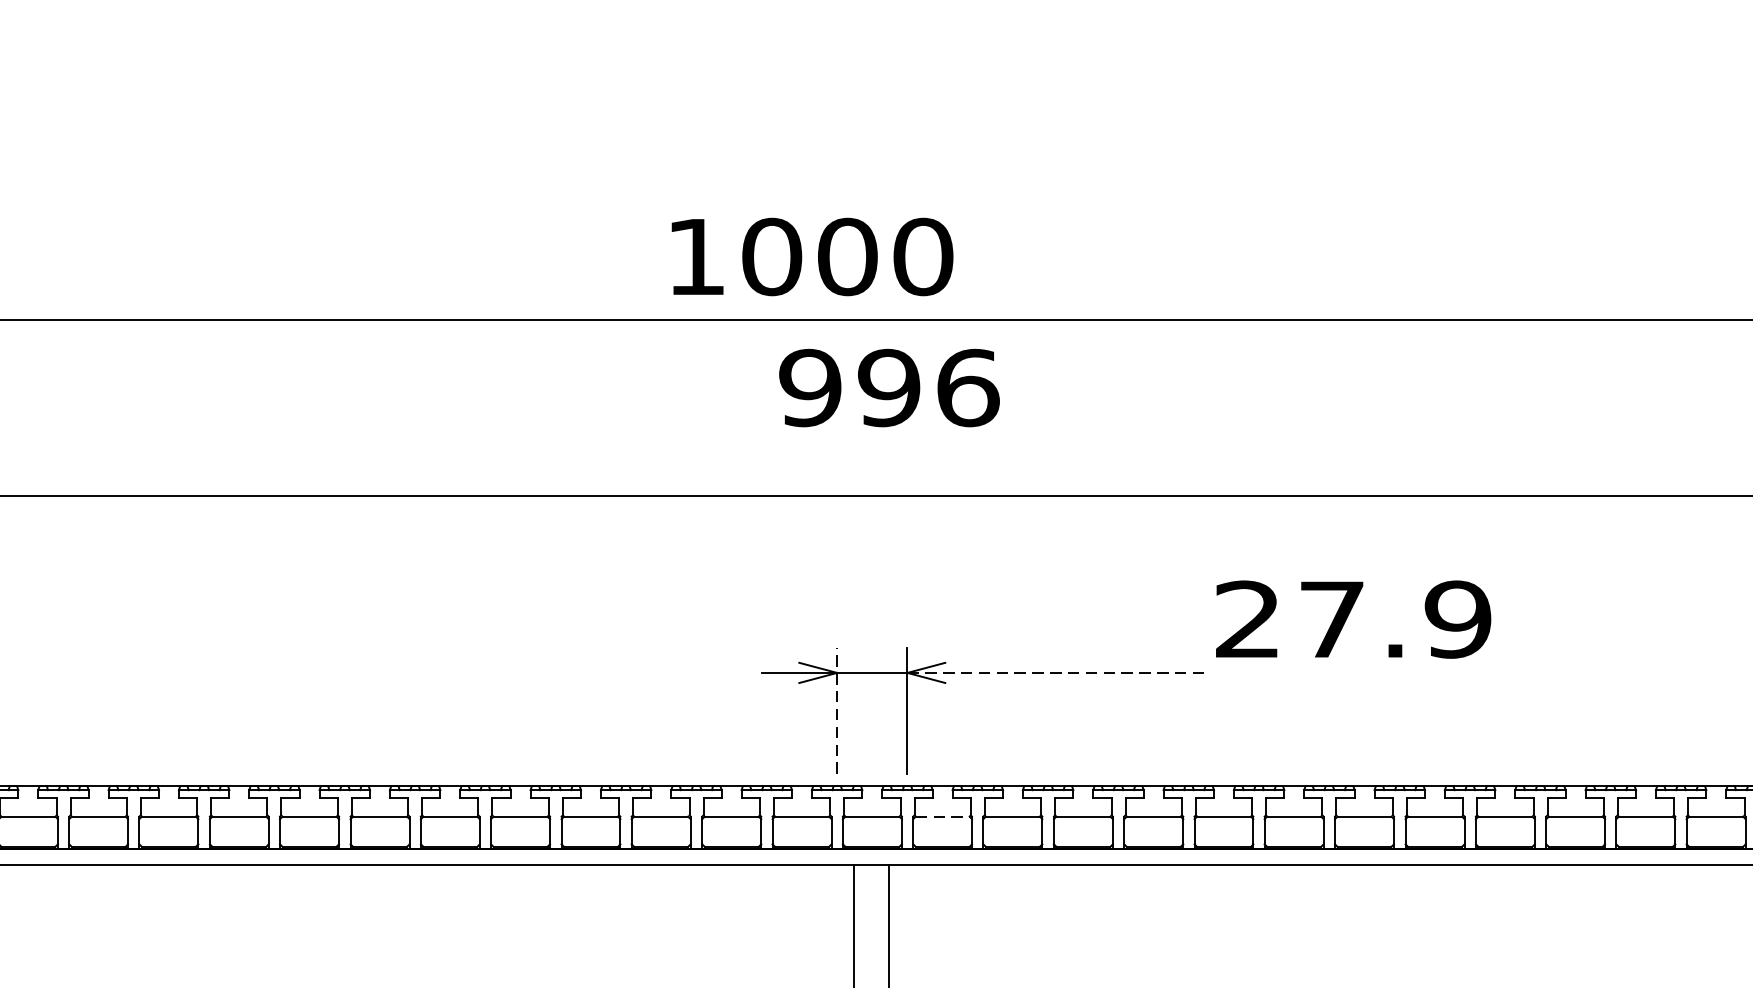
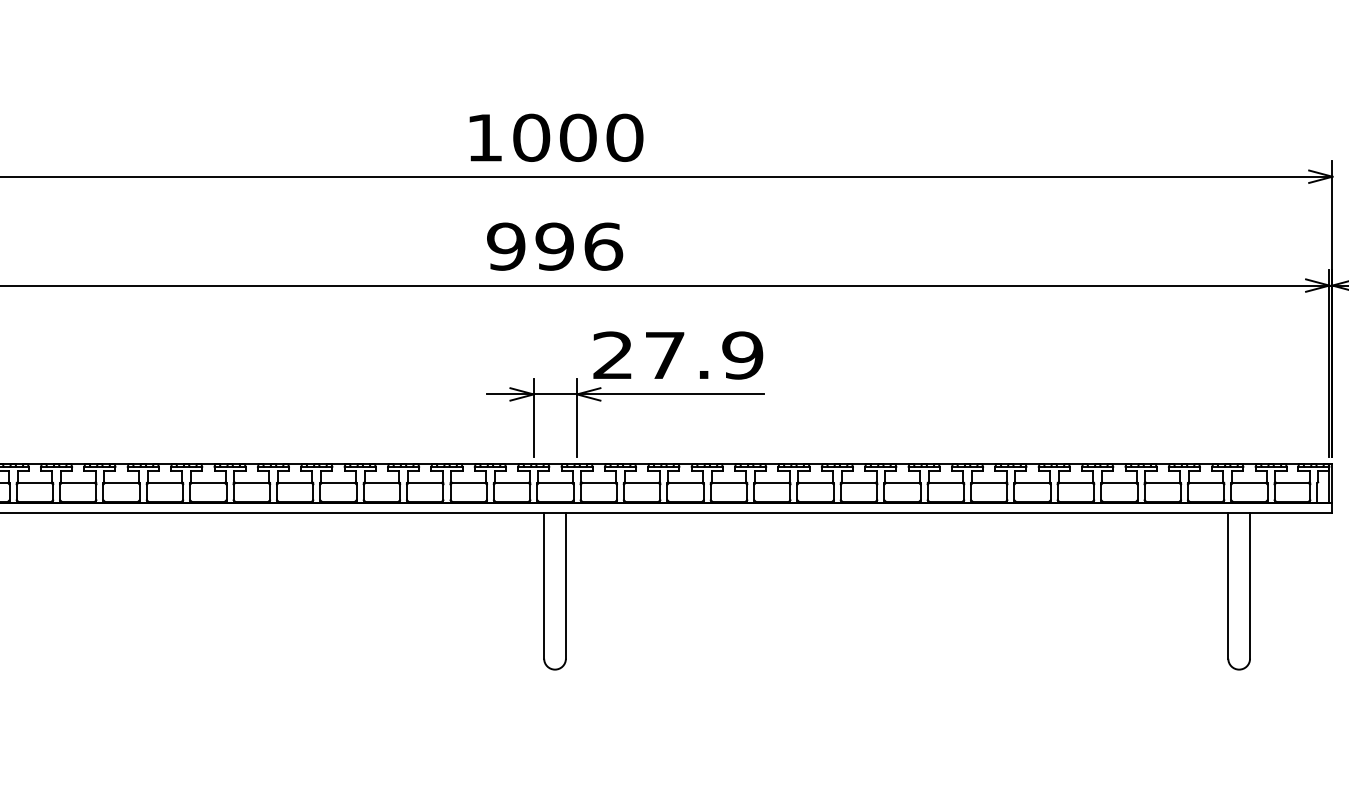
text: (812, 256) -> (556, 137), moved
text: (890, 387) -> (555, 246), moved
text: (1353, 619) -> (678, 355), moved
line: (1058, 673) -> (670, 394), dashed -> solid
line: (836, 710) -> (533, 417), dashed -> solid
line: (942, 817) -> (598, 483), dashed -> solid

